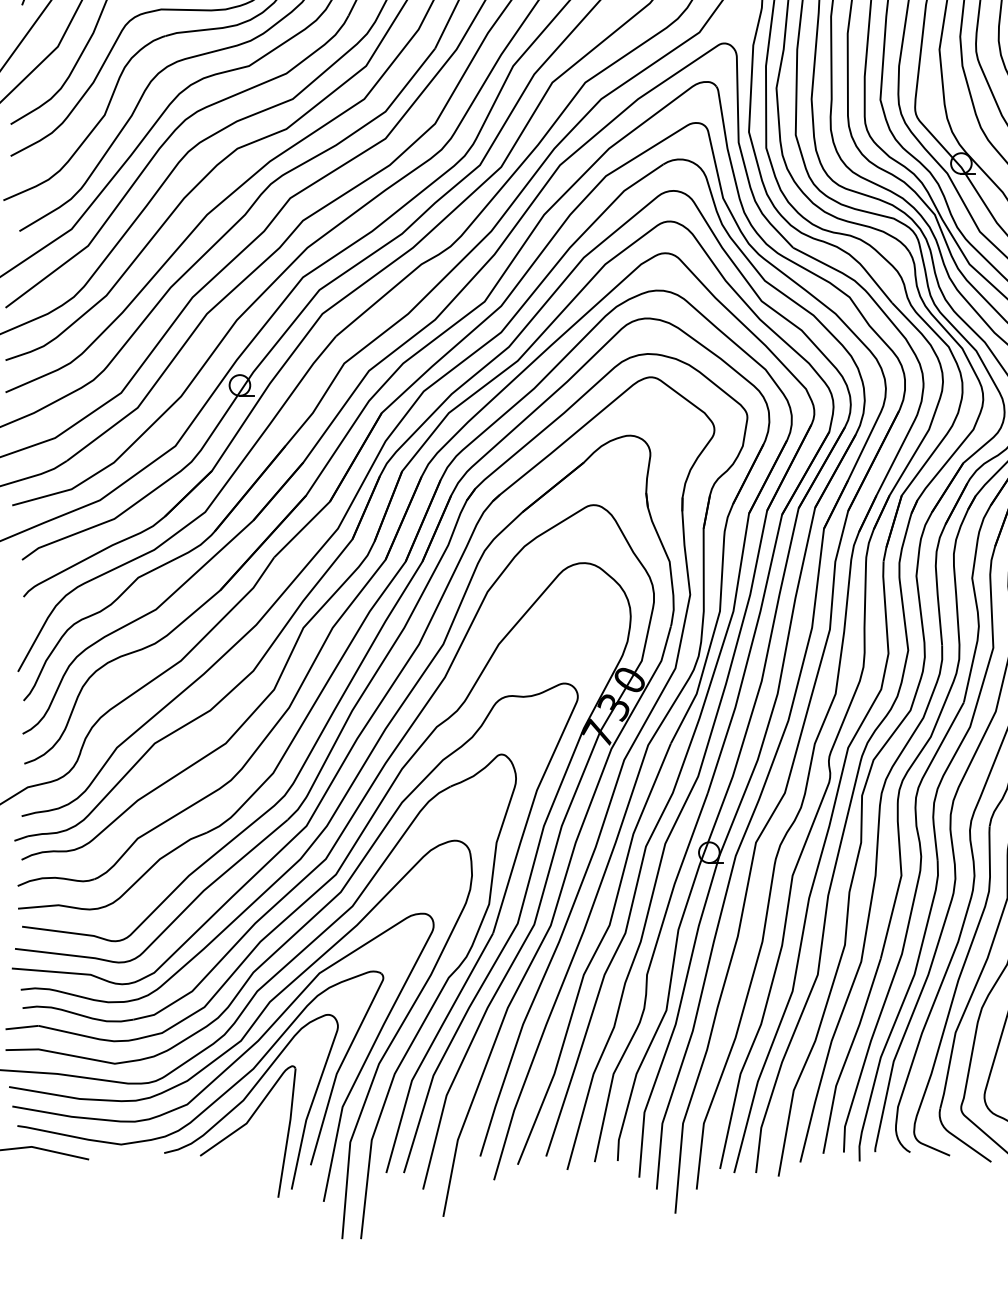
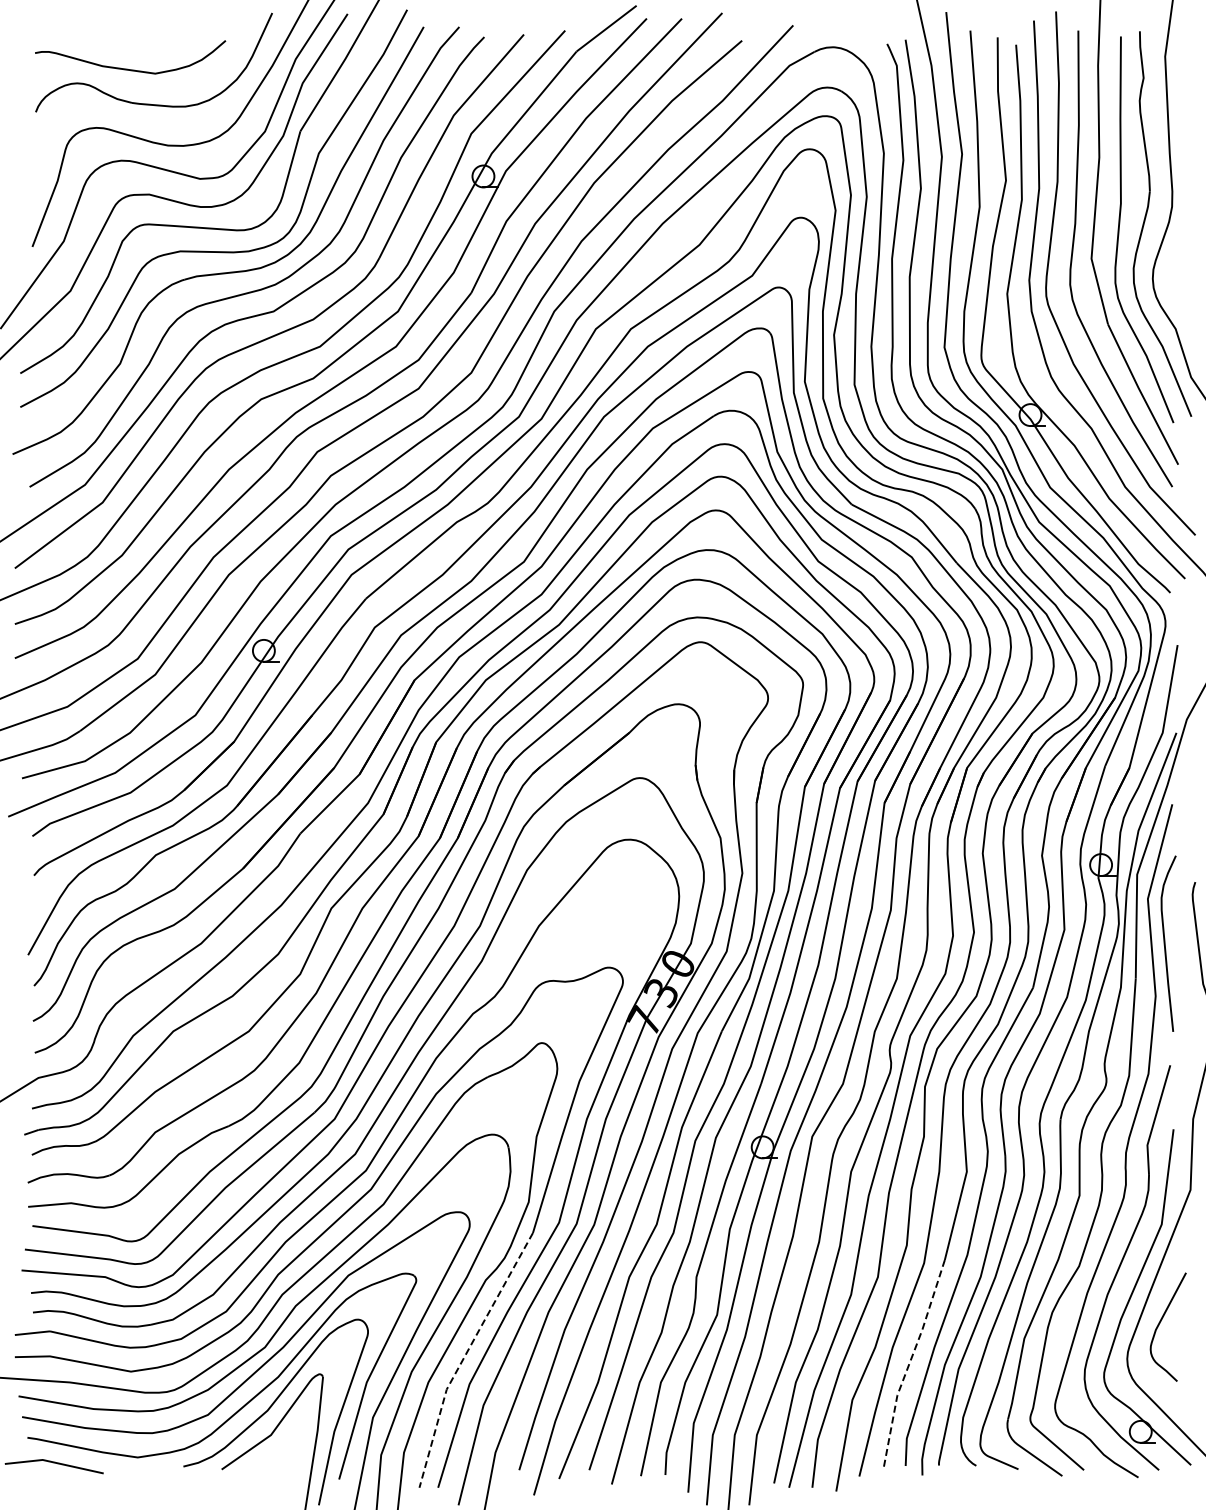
line: (428, 1049) -> (464, 1356), solid -> dashed
line: (847, 1055) -> (909, 1362), solid -> dashed

